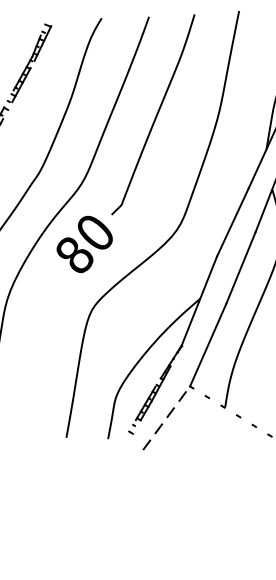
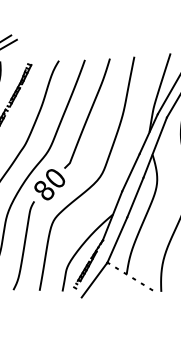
curve: (36, 355) -> (23, 245), added
line: (166, 419) -> (94, 280), dashed -> solid

